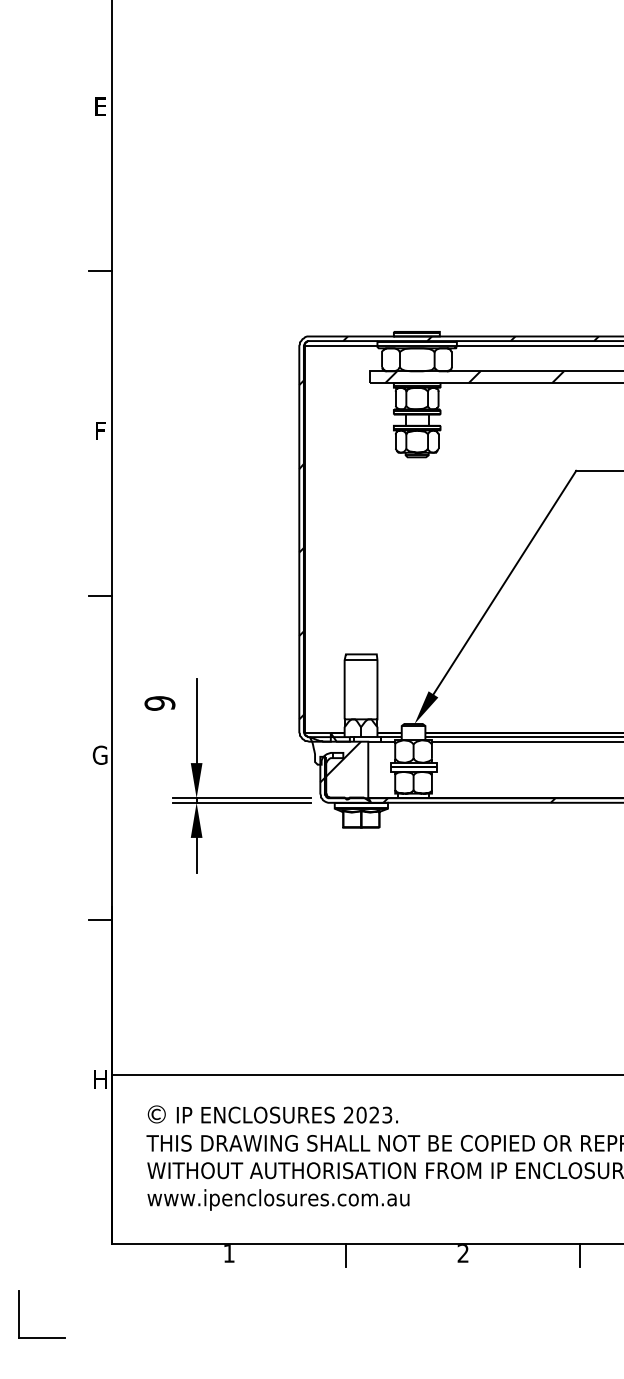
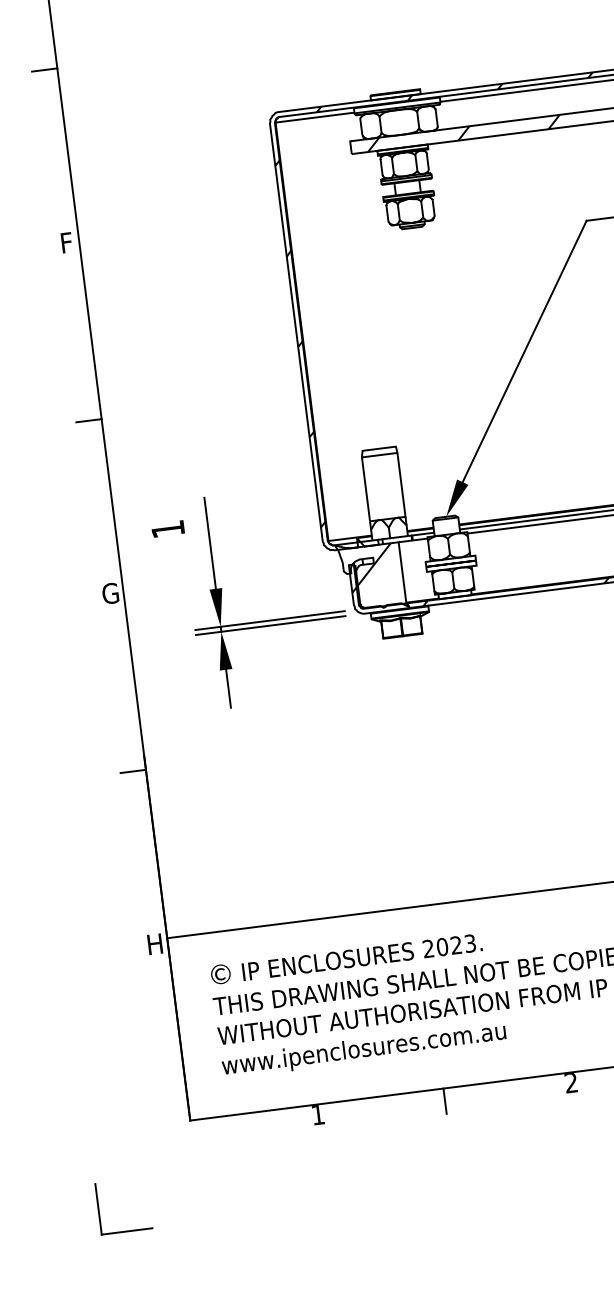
text: (159, 703) -> (167, 529), 9 -> 1

